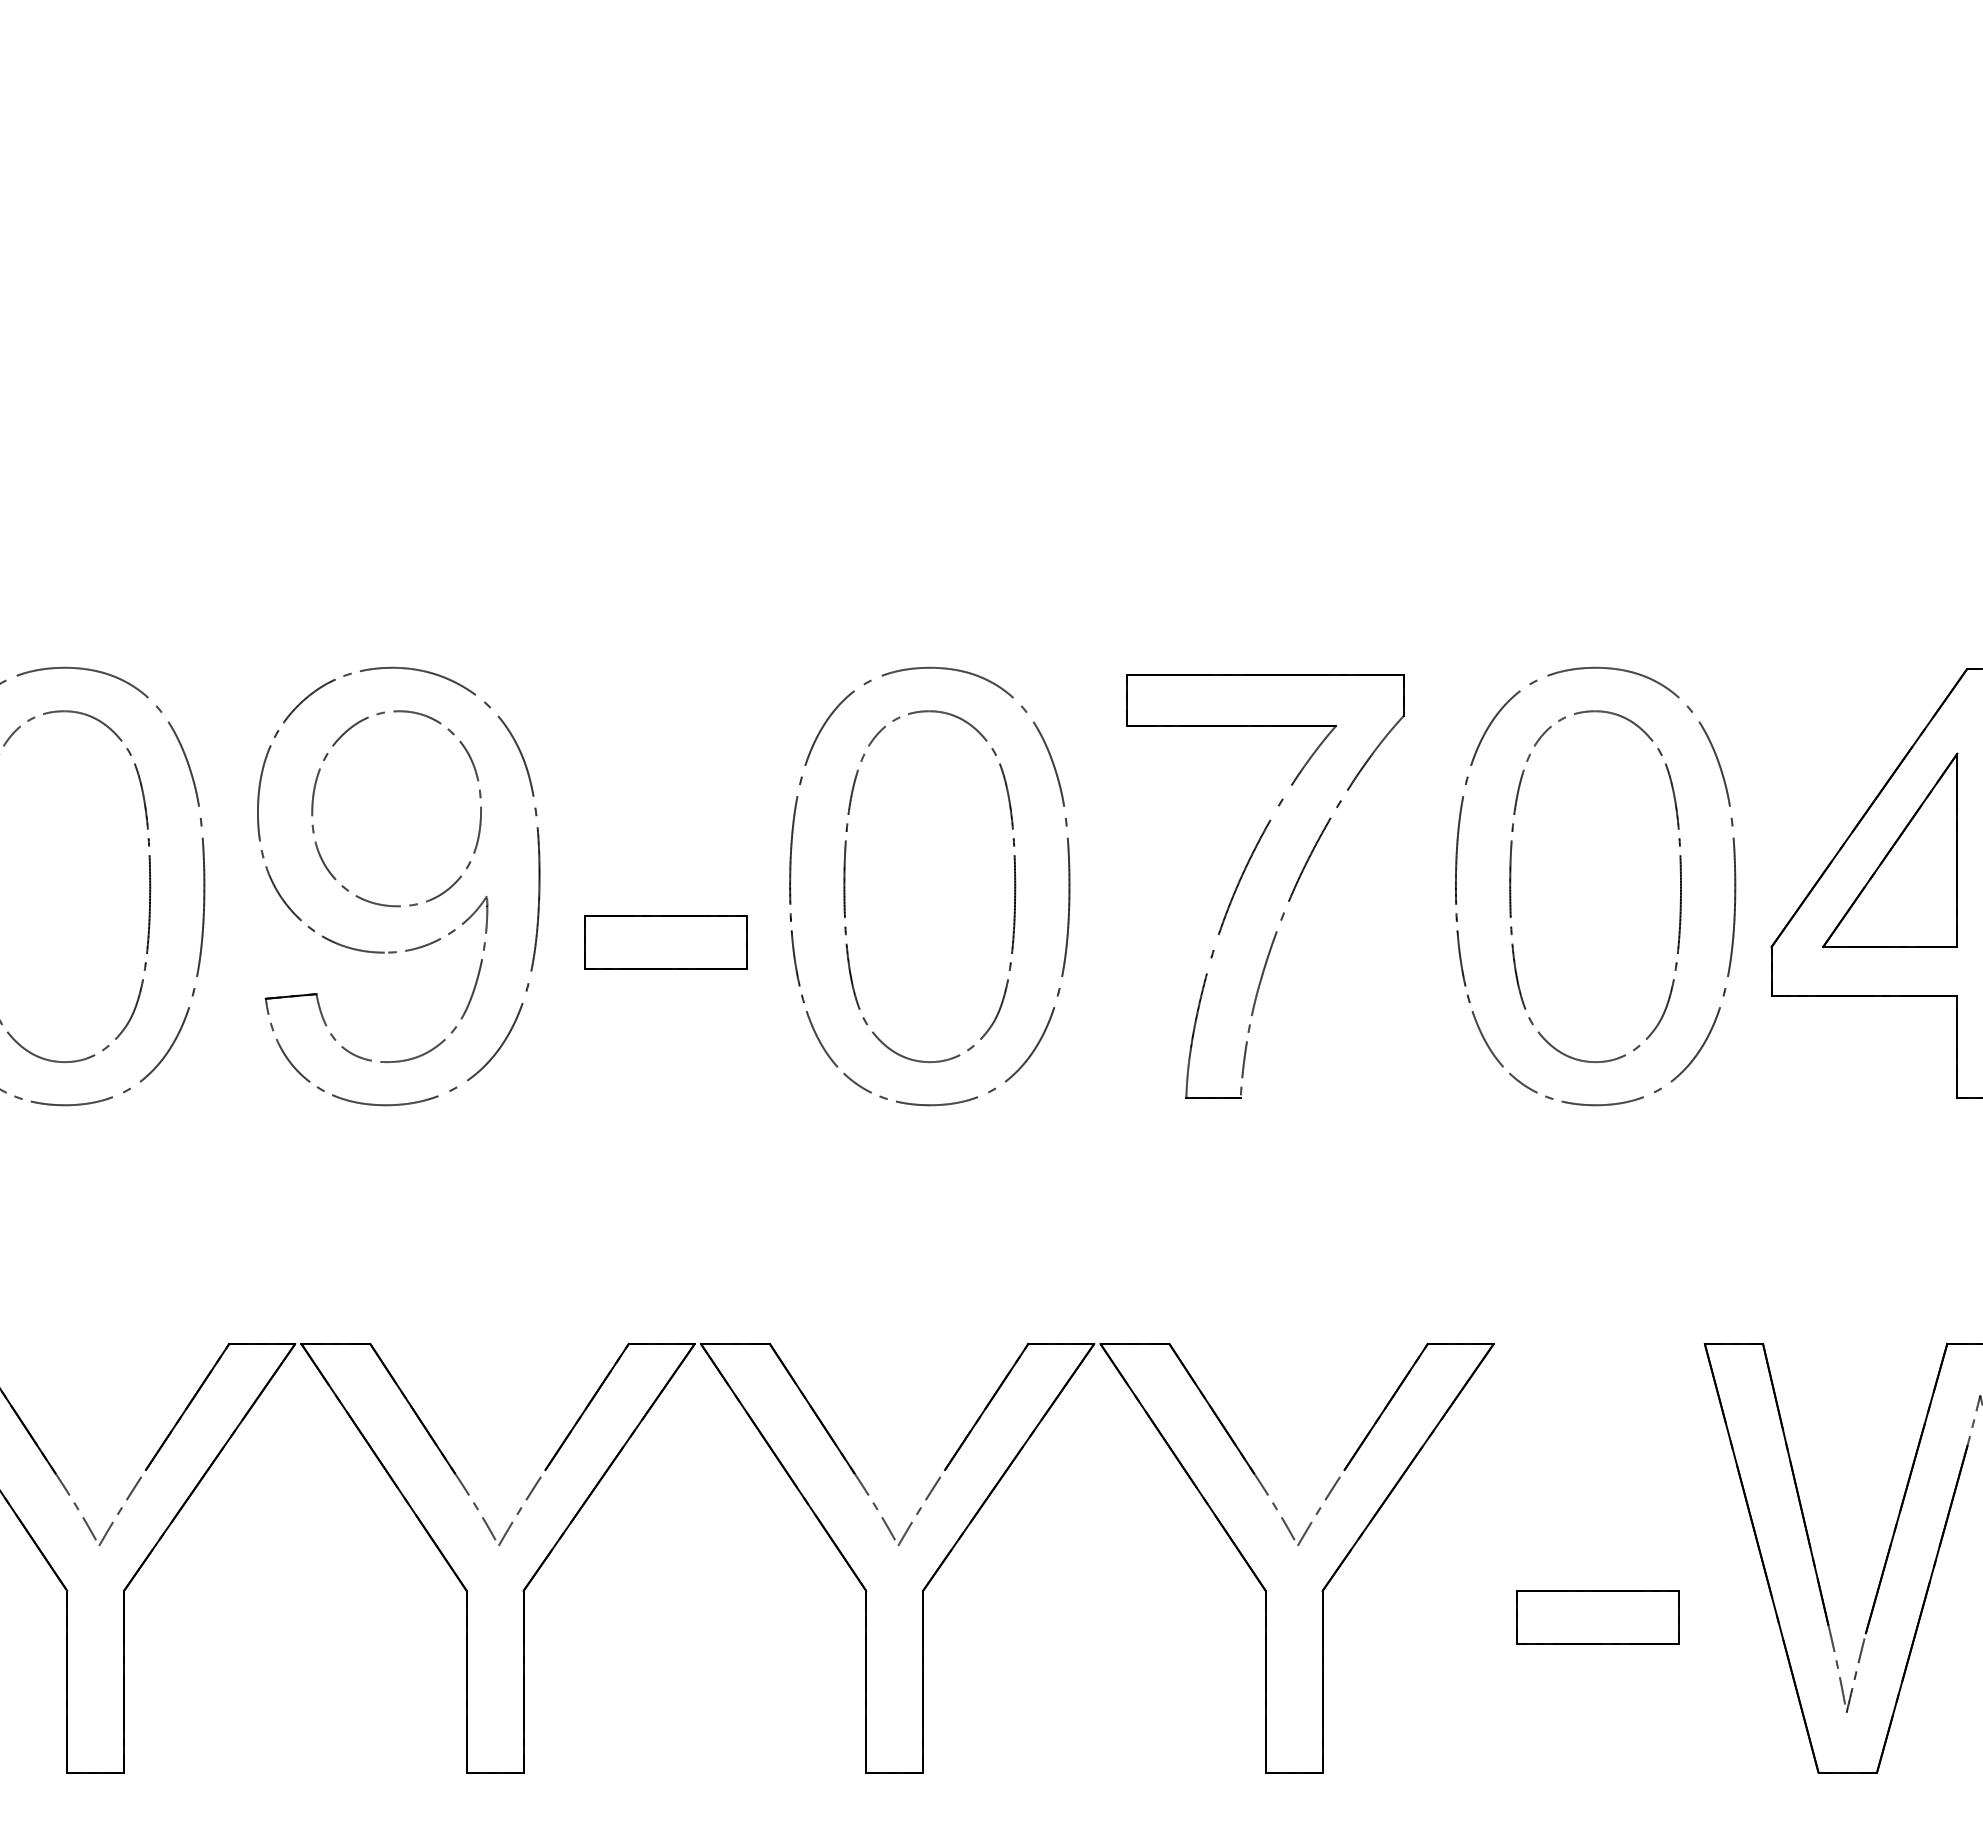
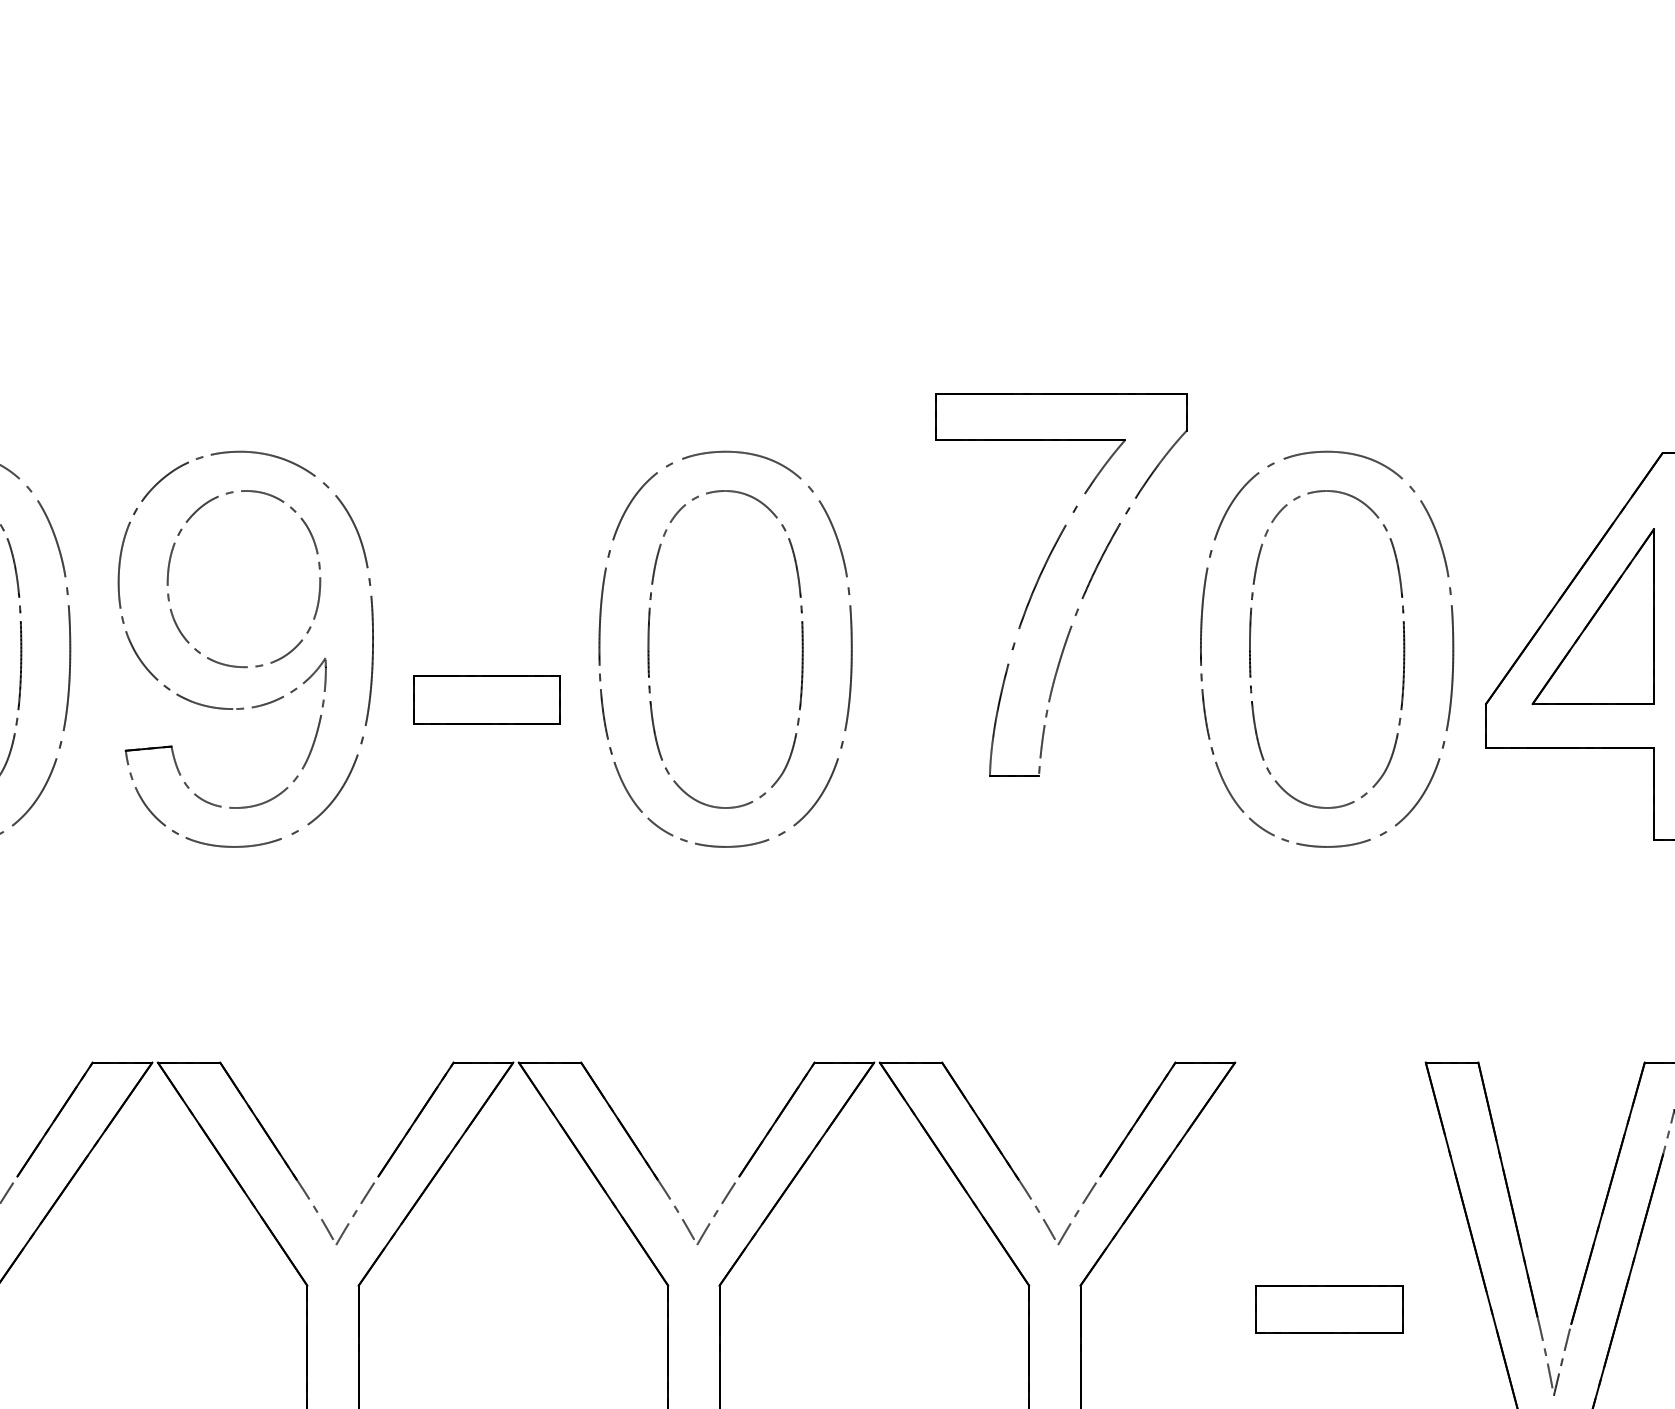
part: (1243, 875) -> (1041, 575), moved

